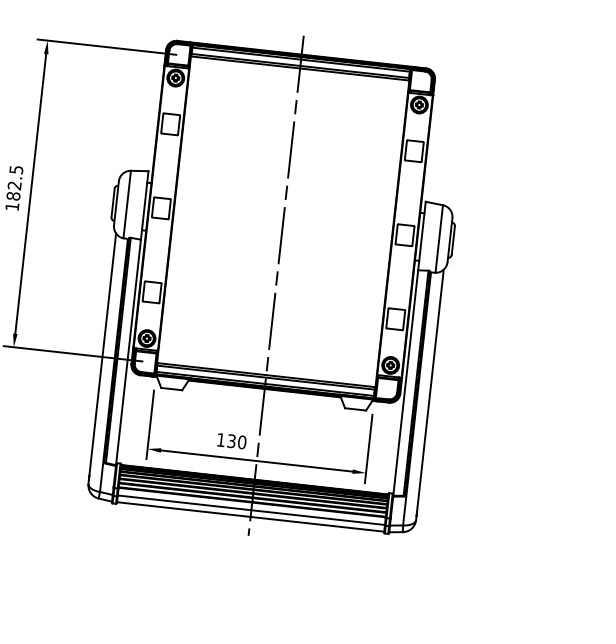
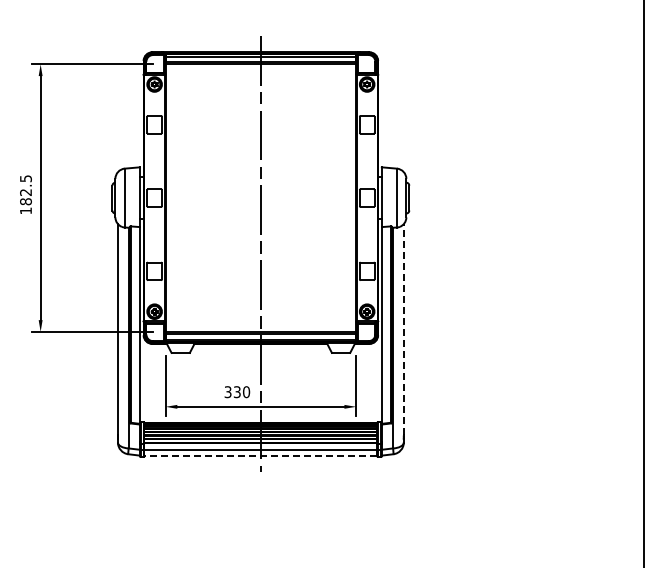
line: (430, 390) -> (403, 329), solid -> dashed
text: (220, 440) -> (227, 392), 130 -> 330
line: (250, 516) -> (260, 455), solid -> dashed

